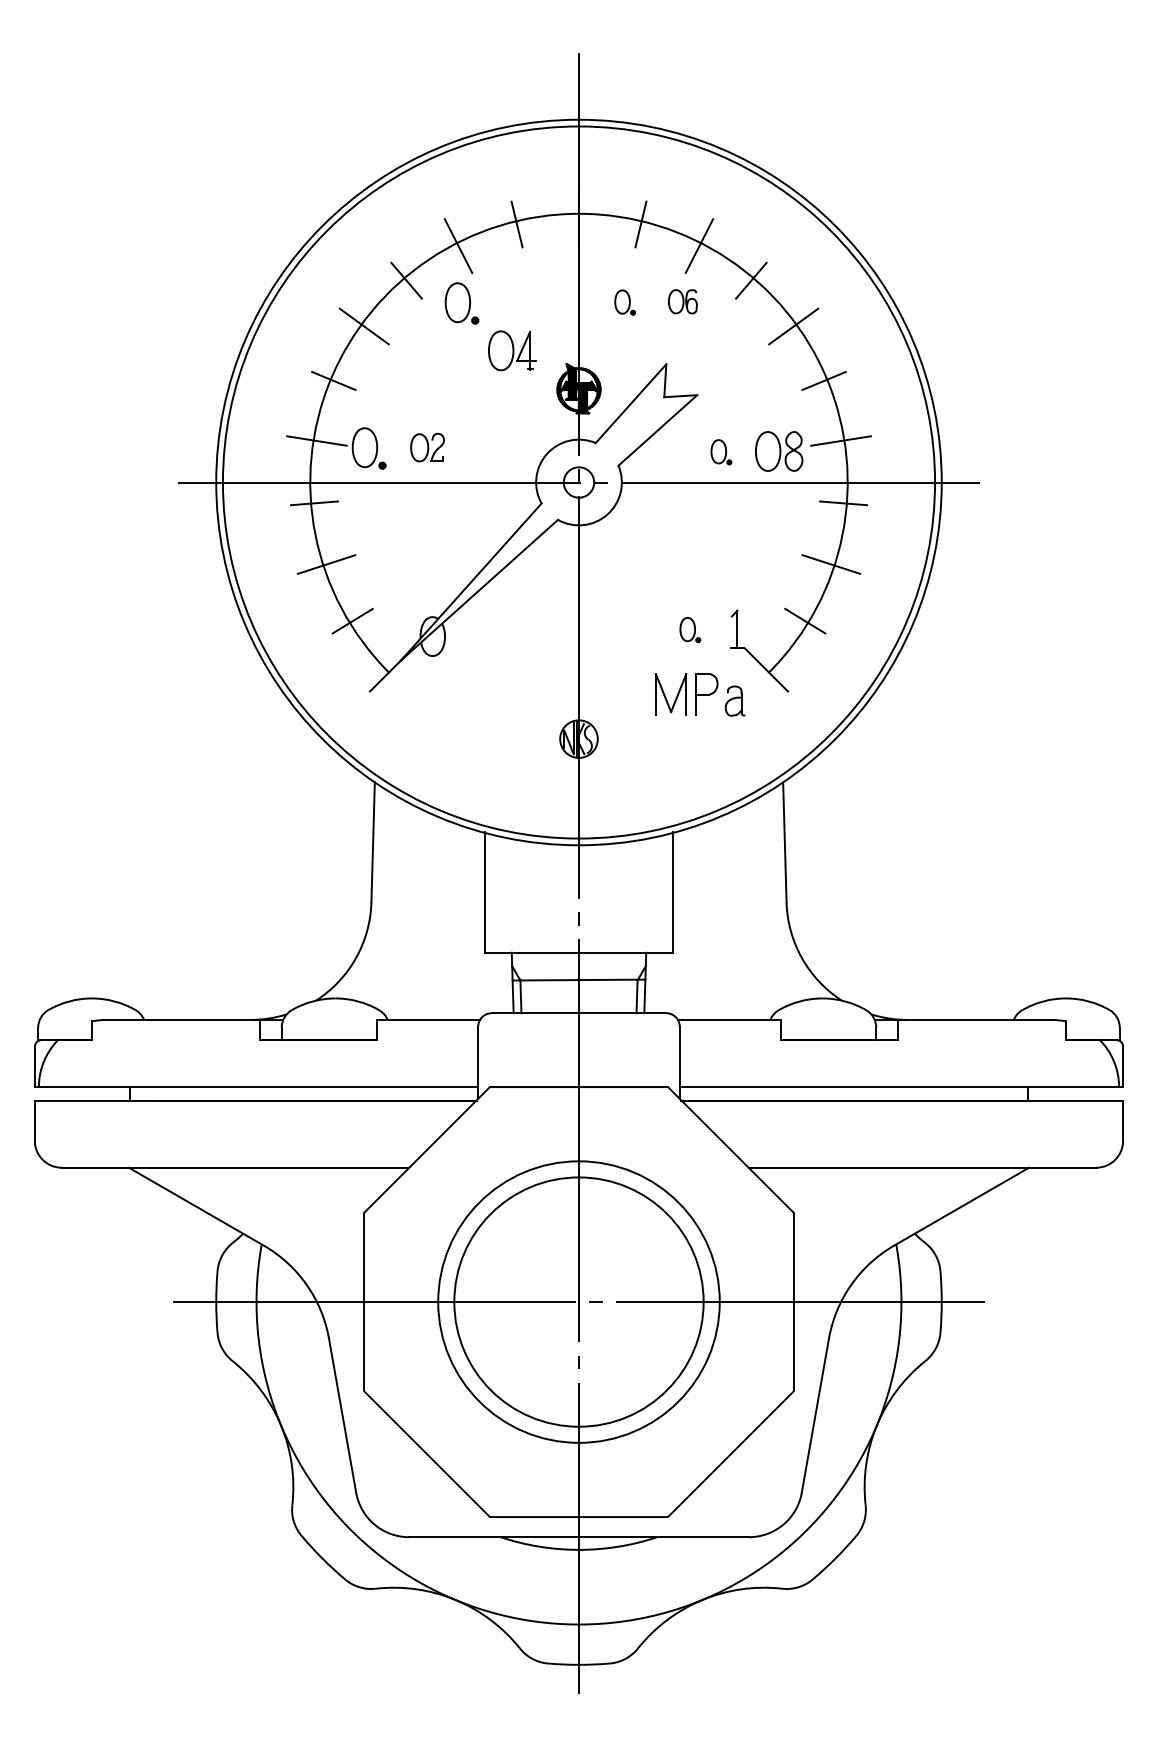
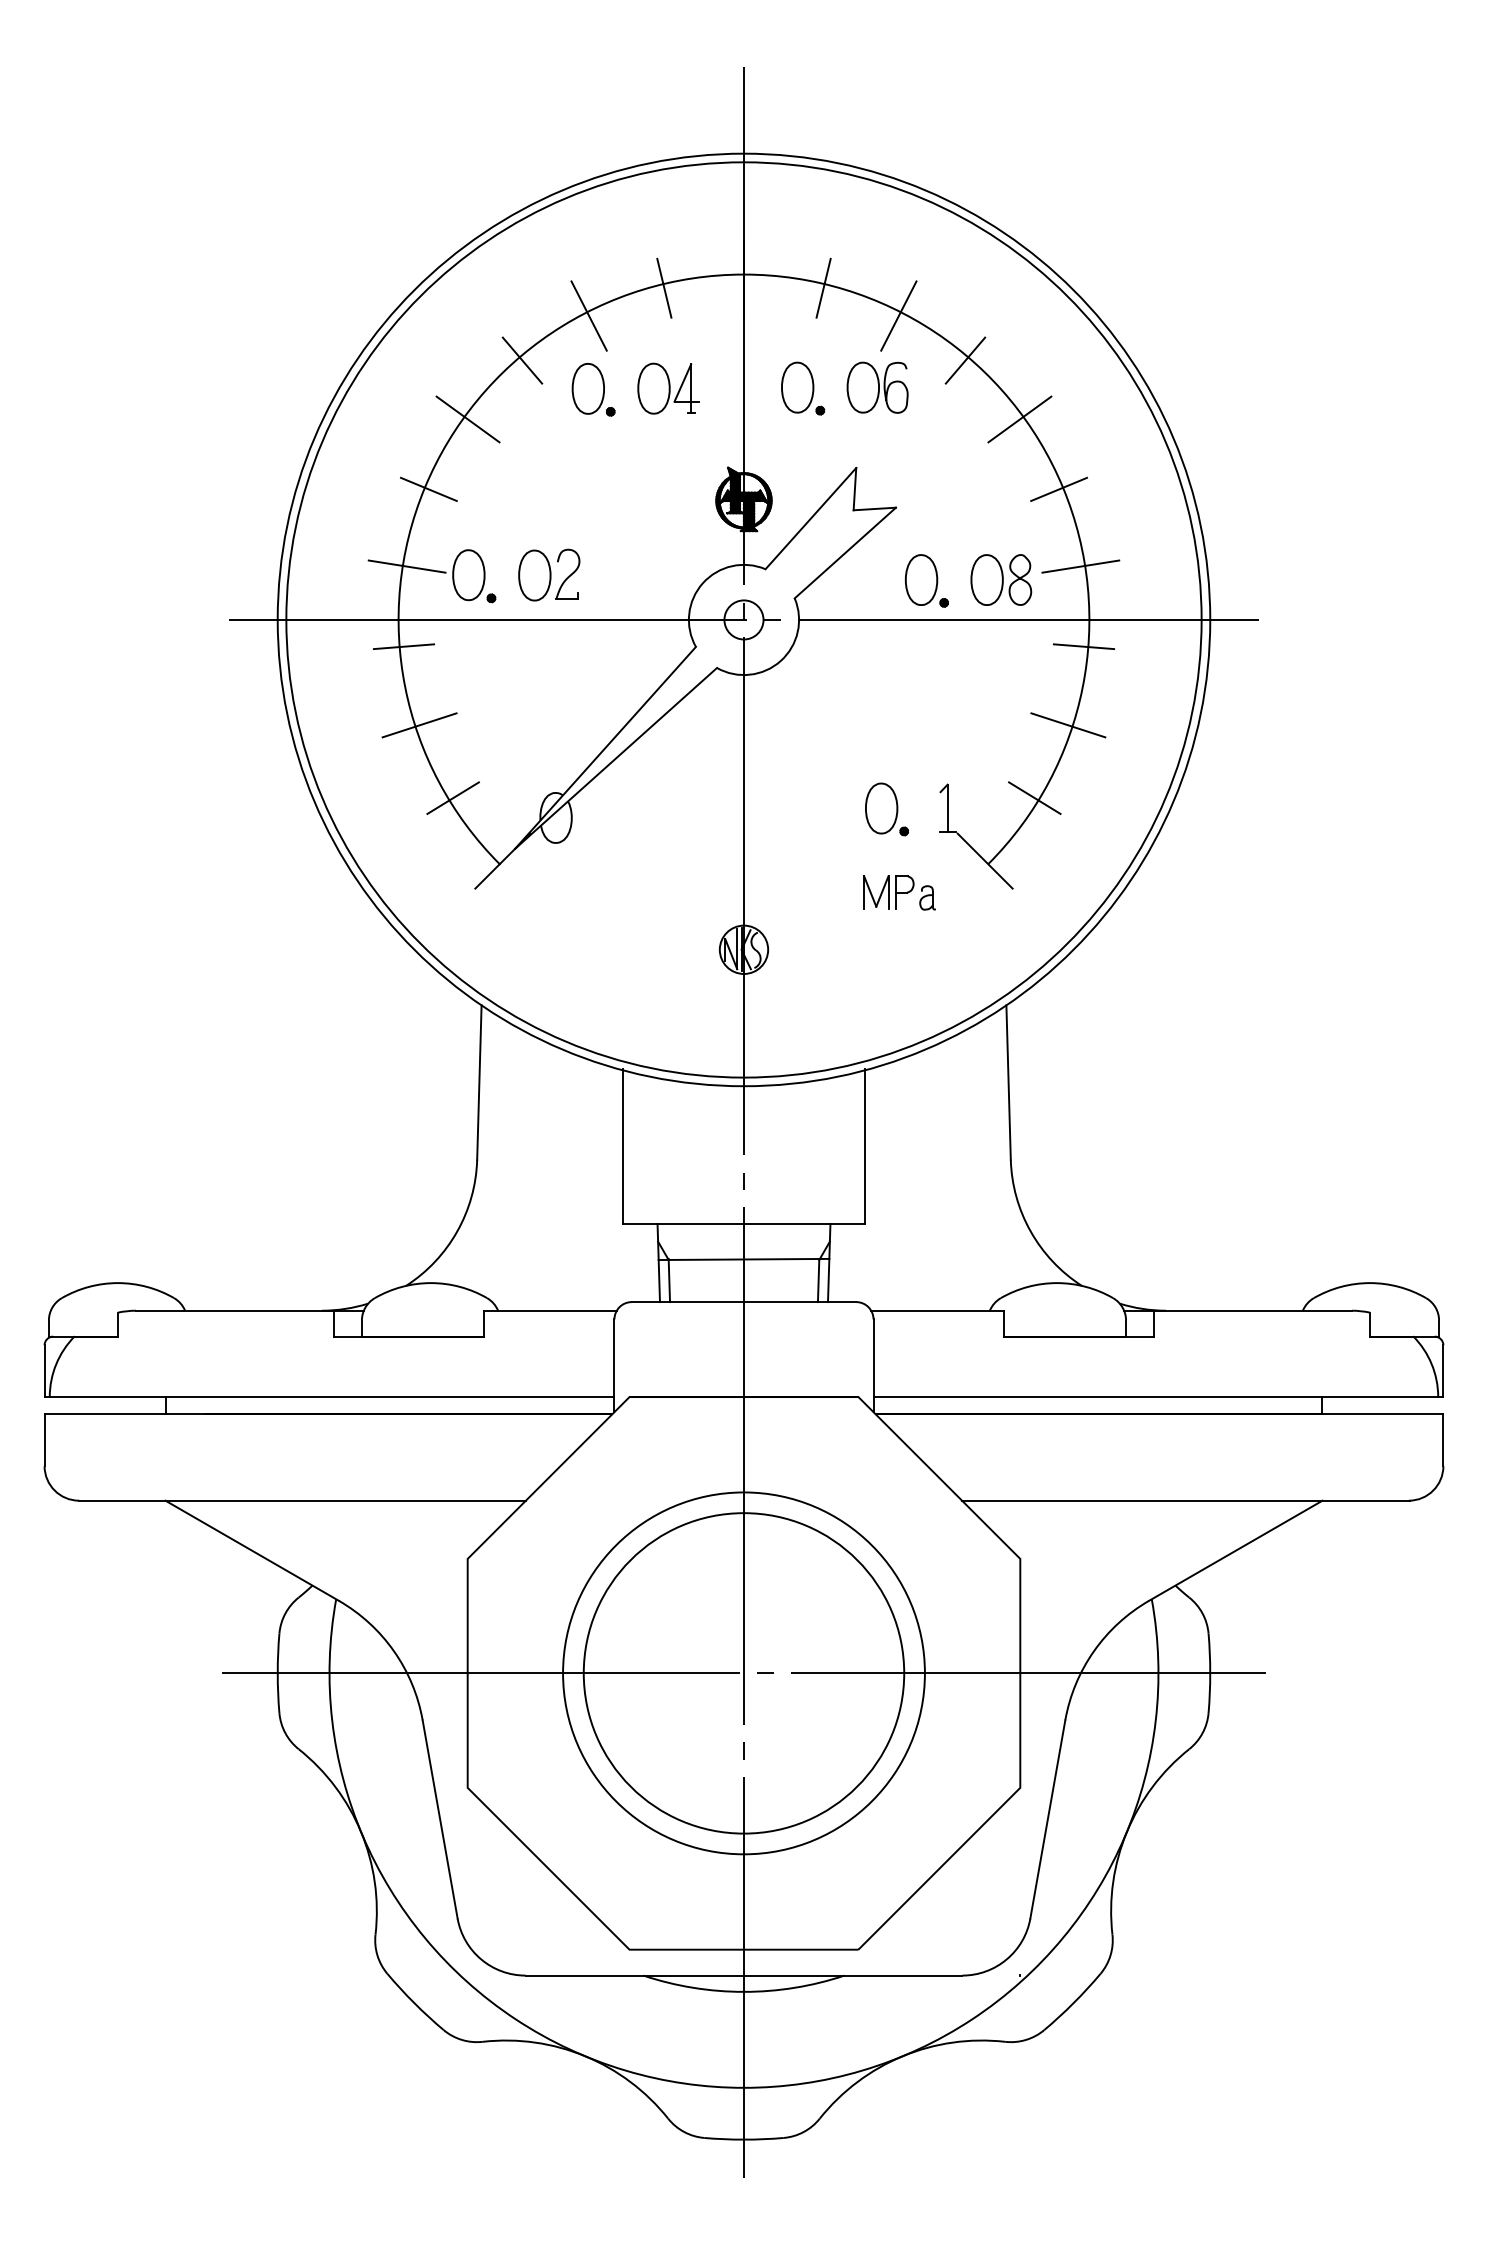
part: (682, 301) -> (877, 387), size x1.67
part: (625, 302) -> (803, 388), size x1.67
part: (512, 350) -> (668, 388), moved
part: (427, 447) -> (549, 574), size x1.43
part: (720, 451) -> (926, 580), size x1.67
part: (689, 629) -> (886, 809), size x1.67
part: (699, 694) -> (899, 892), size x0.62

